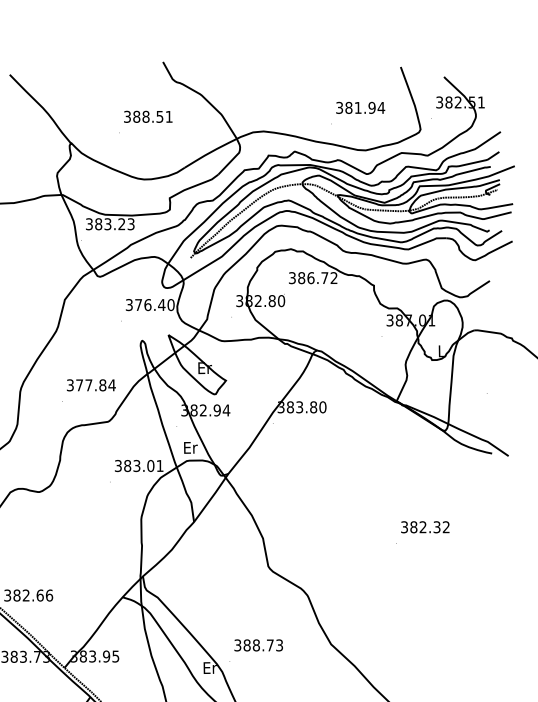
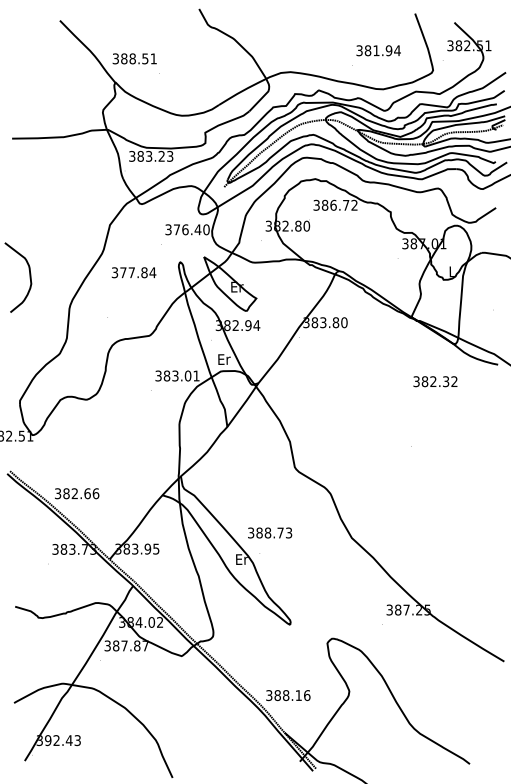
text: (147, 116) -> (134, 58), moved
text: (90, 385) -> (133, 272), moved
text: (425, 527) -> (435, 381), moved
text: (259, 644) -> (270, 532), moved

